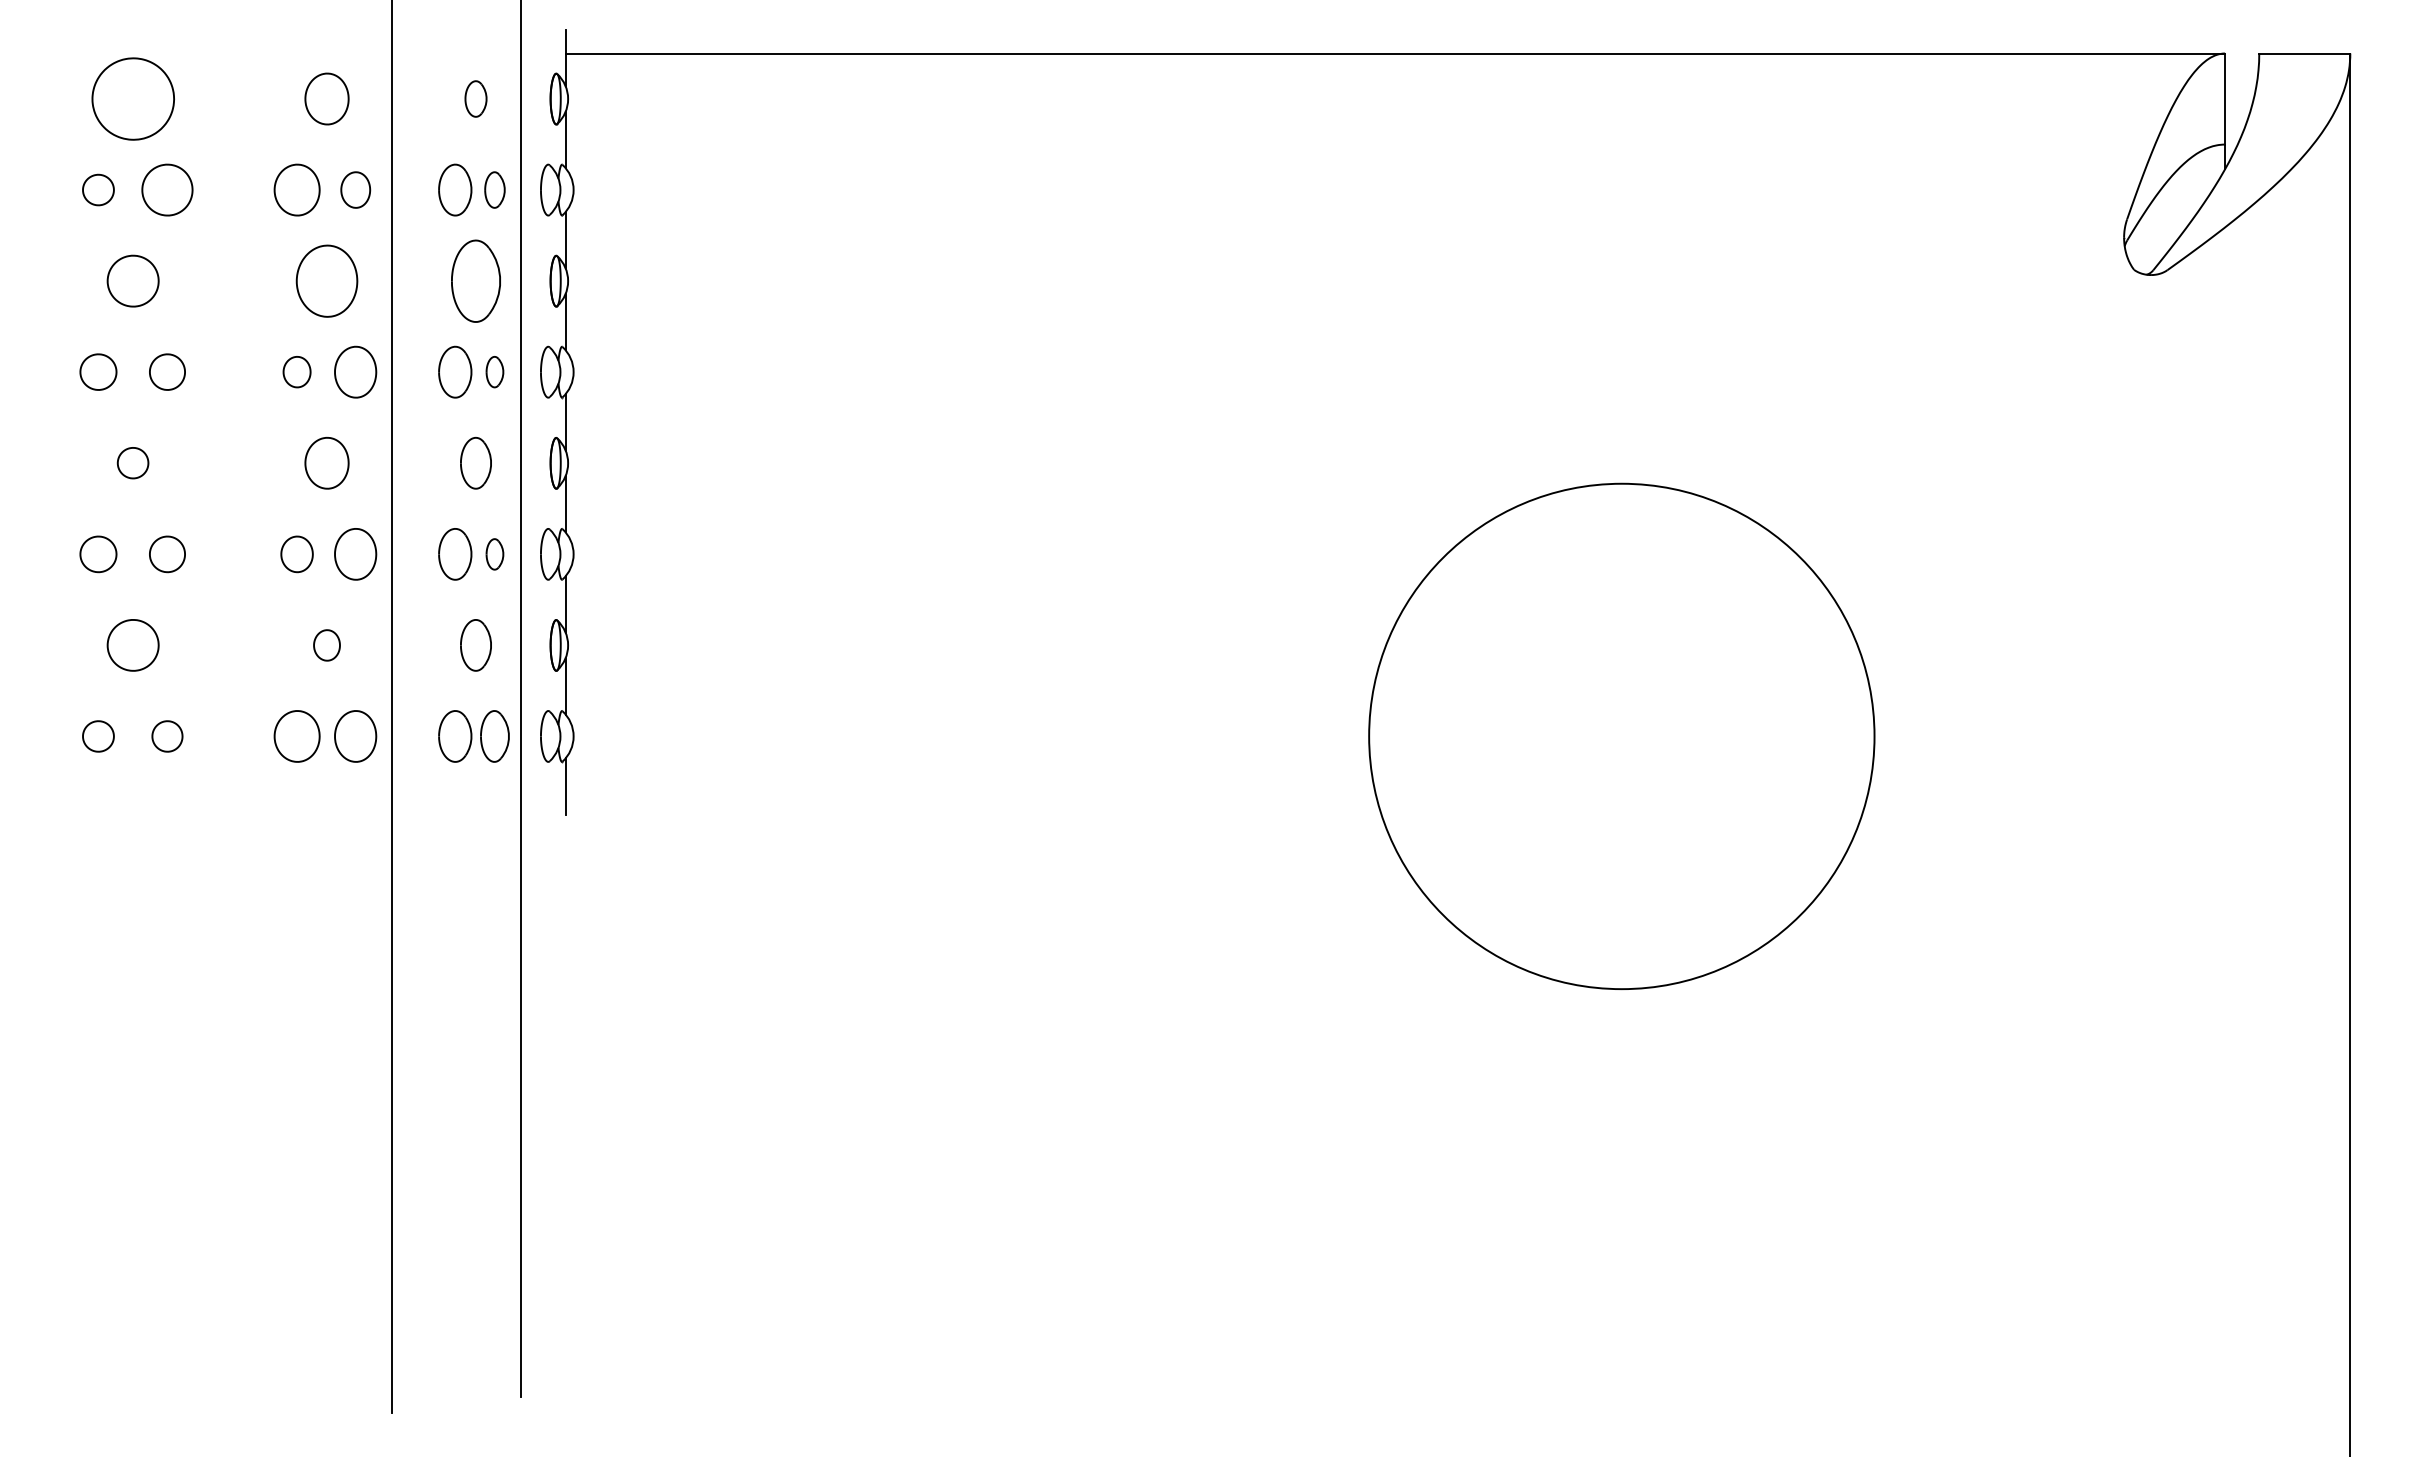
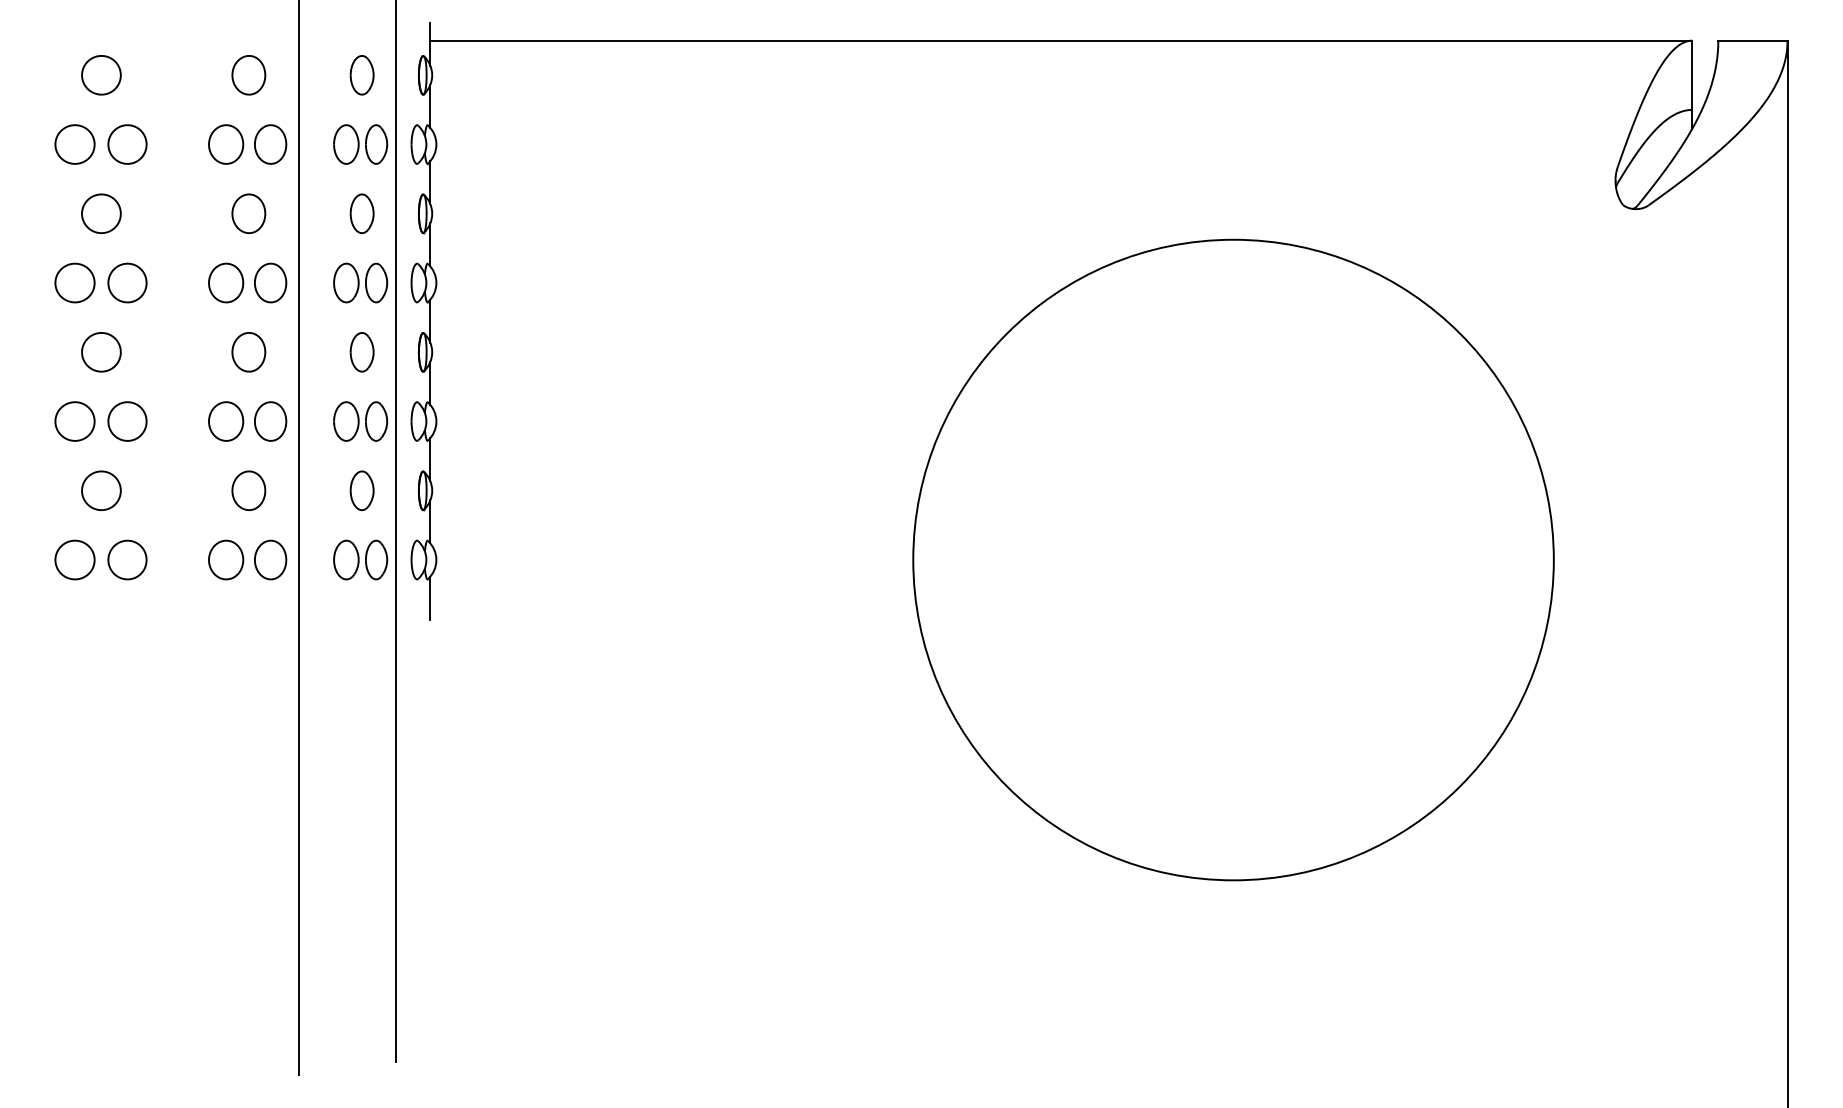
part: (132, 98) -> (100, 74), size x0.62
part: (475, 98) -> (361, 74), size x1.43
part: (98, 189) -> (75, 144), size x1.67
part: (355, 189) -> (270, 144), size x1.43
part: (494, 189) -> (376, 144), size x1.43
part: (326, 280) -> (248, 213), size x0.71
part: (475, 280) -> (361, 213), size x0.62
part: (98, 371) -> (75, 282), size x1.43
part: (167, 371) -> (127, 282), size x1.43
part: (296, 371) -> (225, 282), size x1.67
part: (494, 371) -> (376, 282), size x1.67
part: (132, 462) -> (100, 351), size x1.67
part: (98, 554) -> (75, 421), size x1.43
part: (167, 554) -> (127, 421), size x1.43
part: (296, 554) -> (225, 421), size x1.43
part: (494, 554) -> (376, 421), size x1.67
part: (326, 645) -> (248, 490), size x1.67
part: (98, 736) -> (75, 560), size x1.67
part: (167, 736) -> (127, 560), size x1.67
circle: (1621, 736) -> (1233, 560), size x1.67

